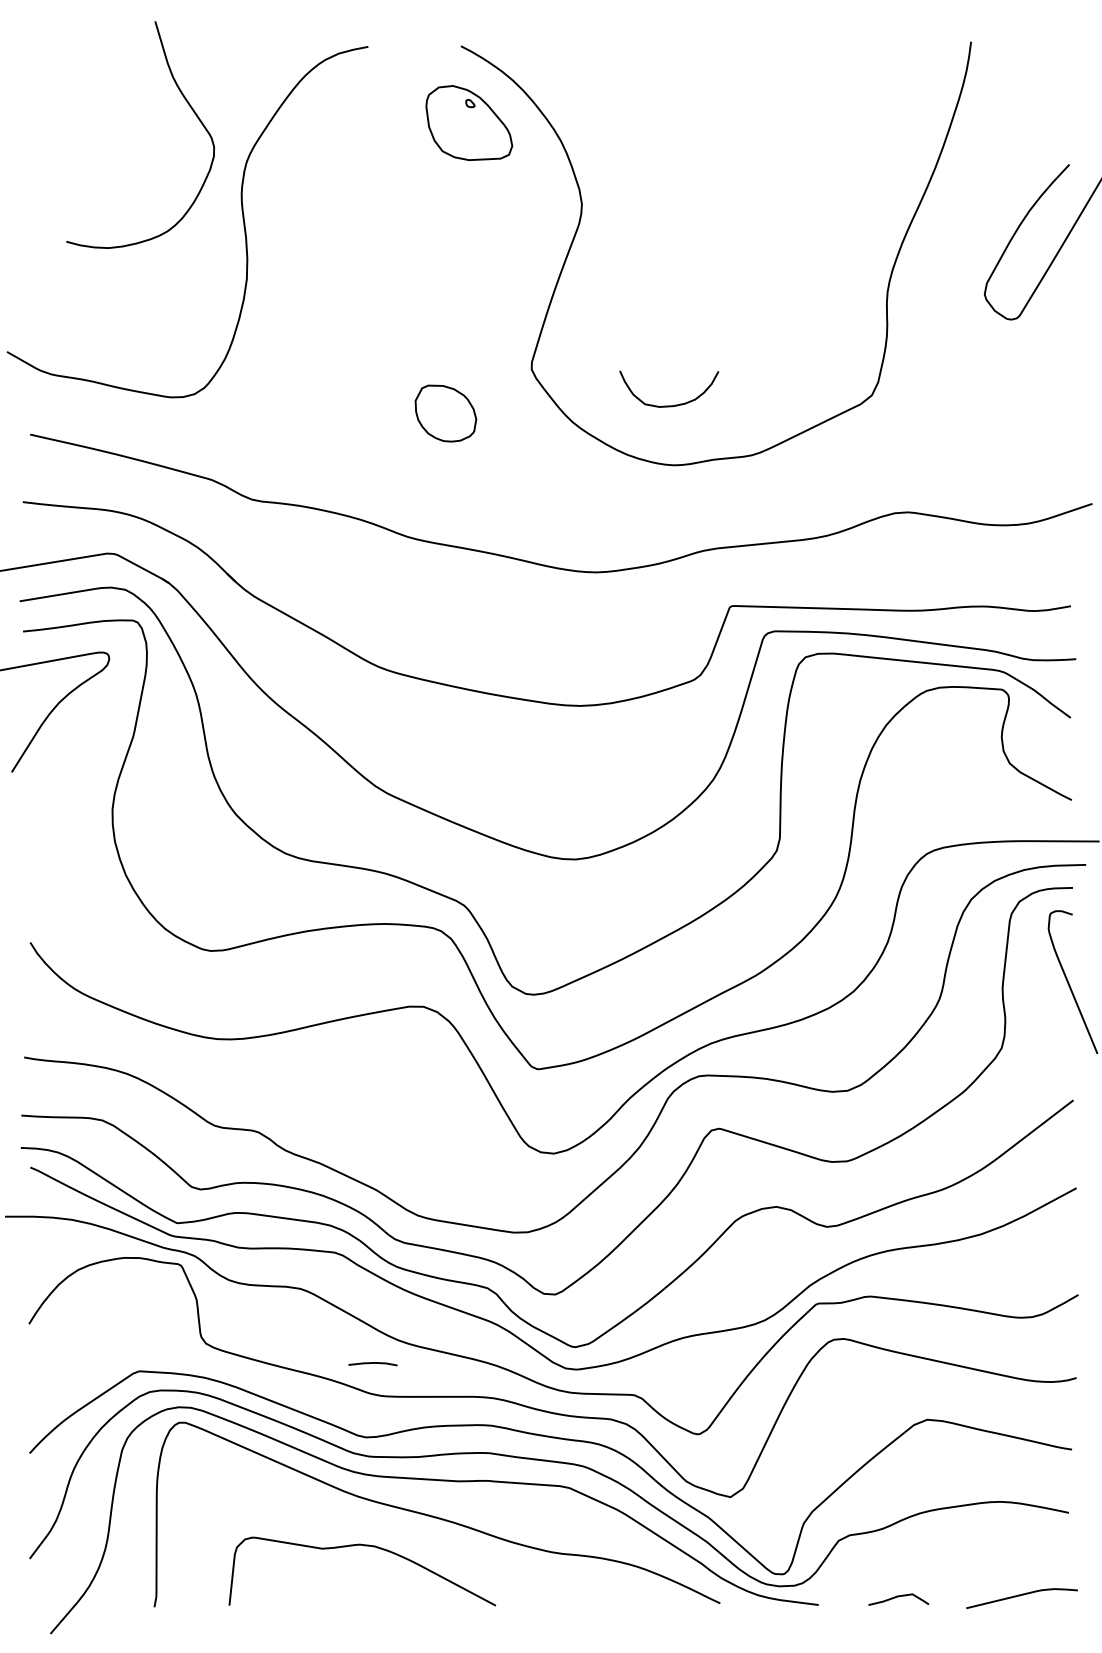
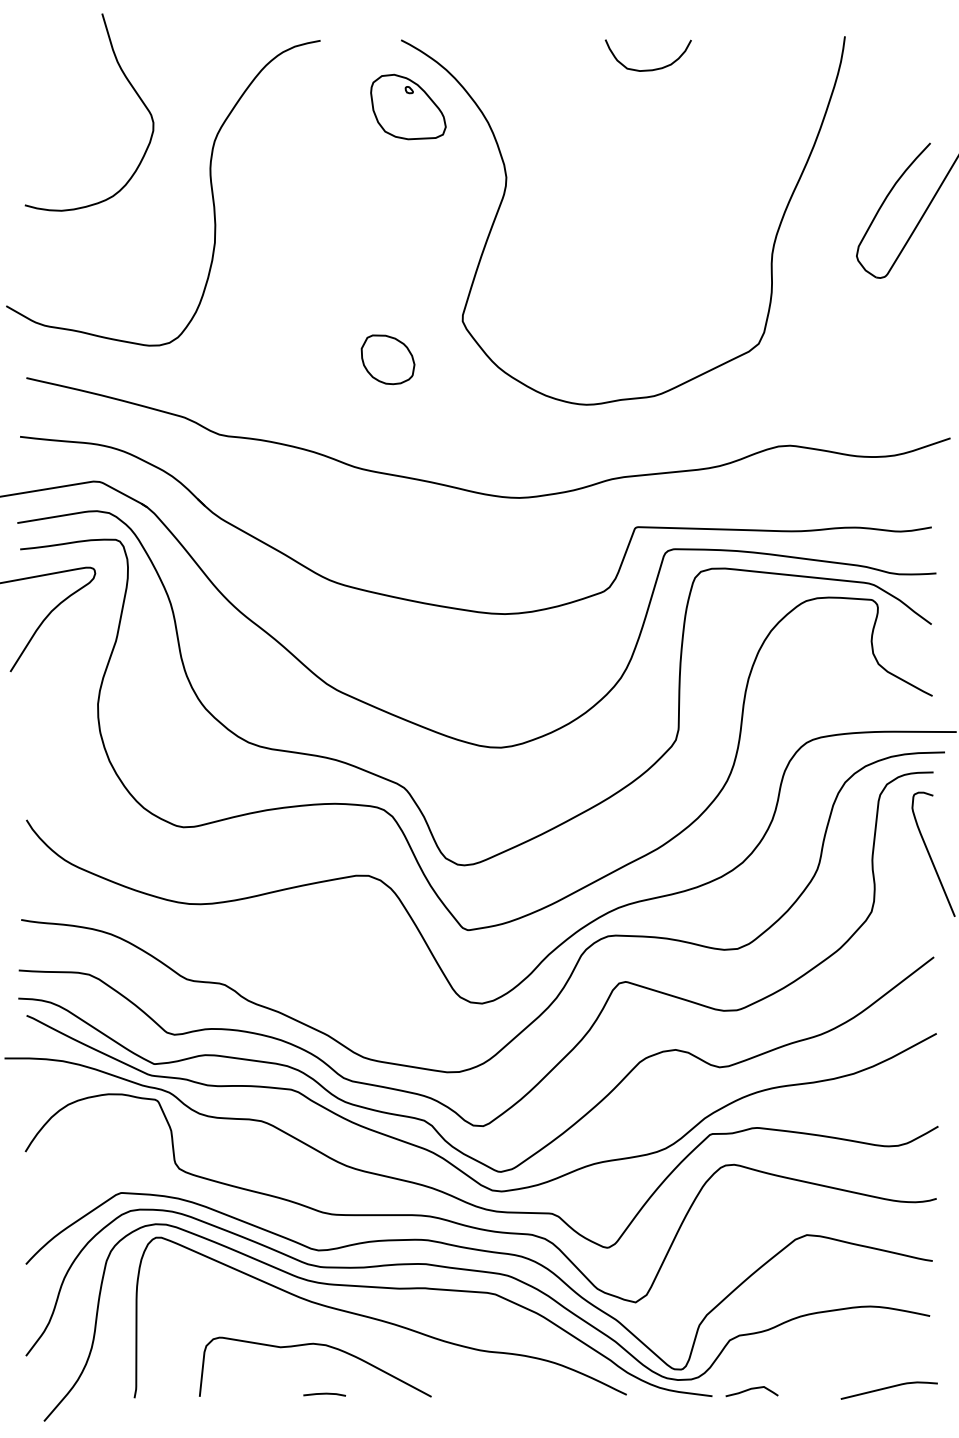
curve: (186, 102) -> (129, 84), moved
curve: (668, 405) -> (647, 69), moved
line: (372, 1363) -> (324, 1394), moved
curve: (898, 1597) -> (751, 1389), moved

